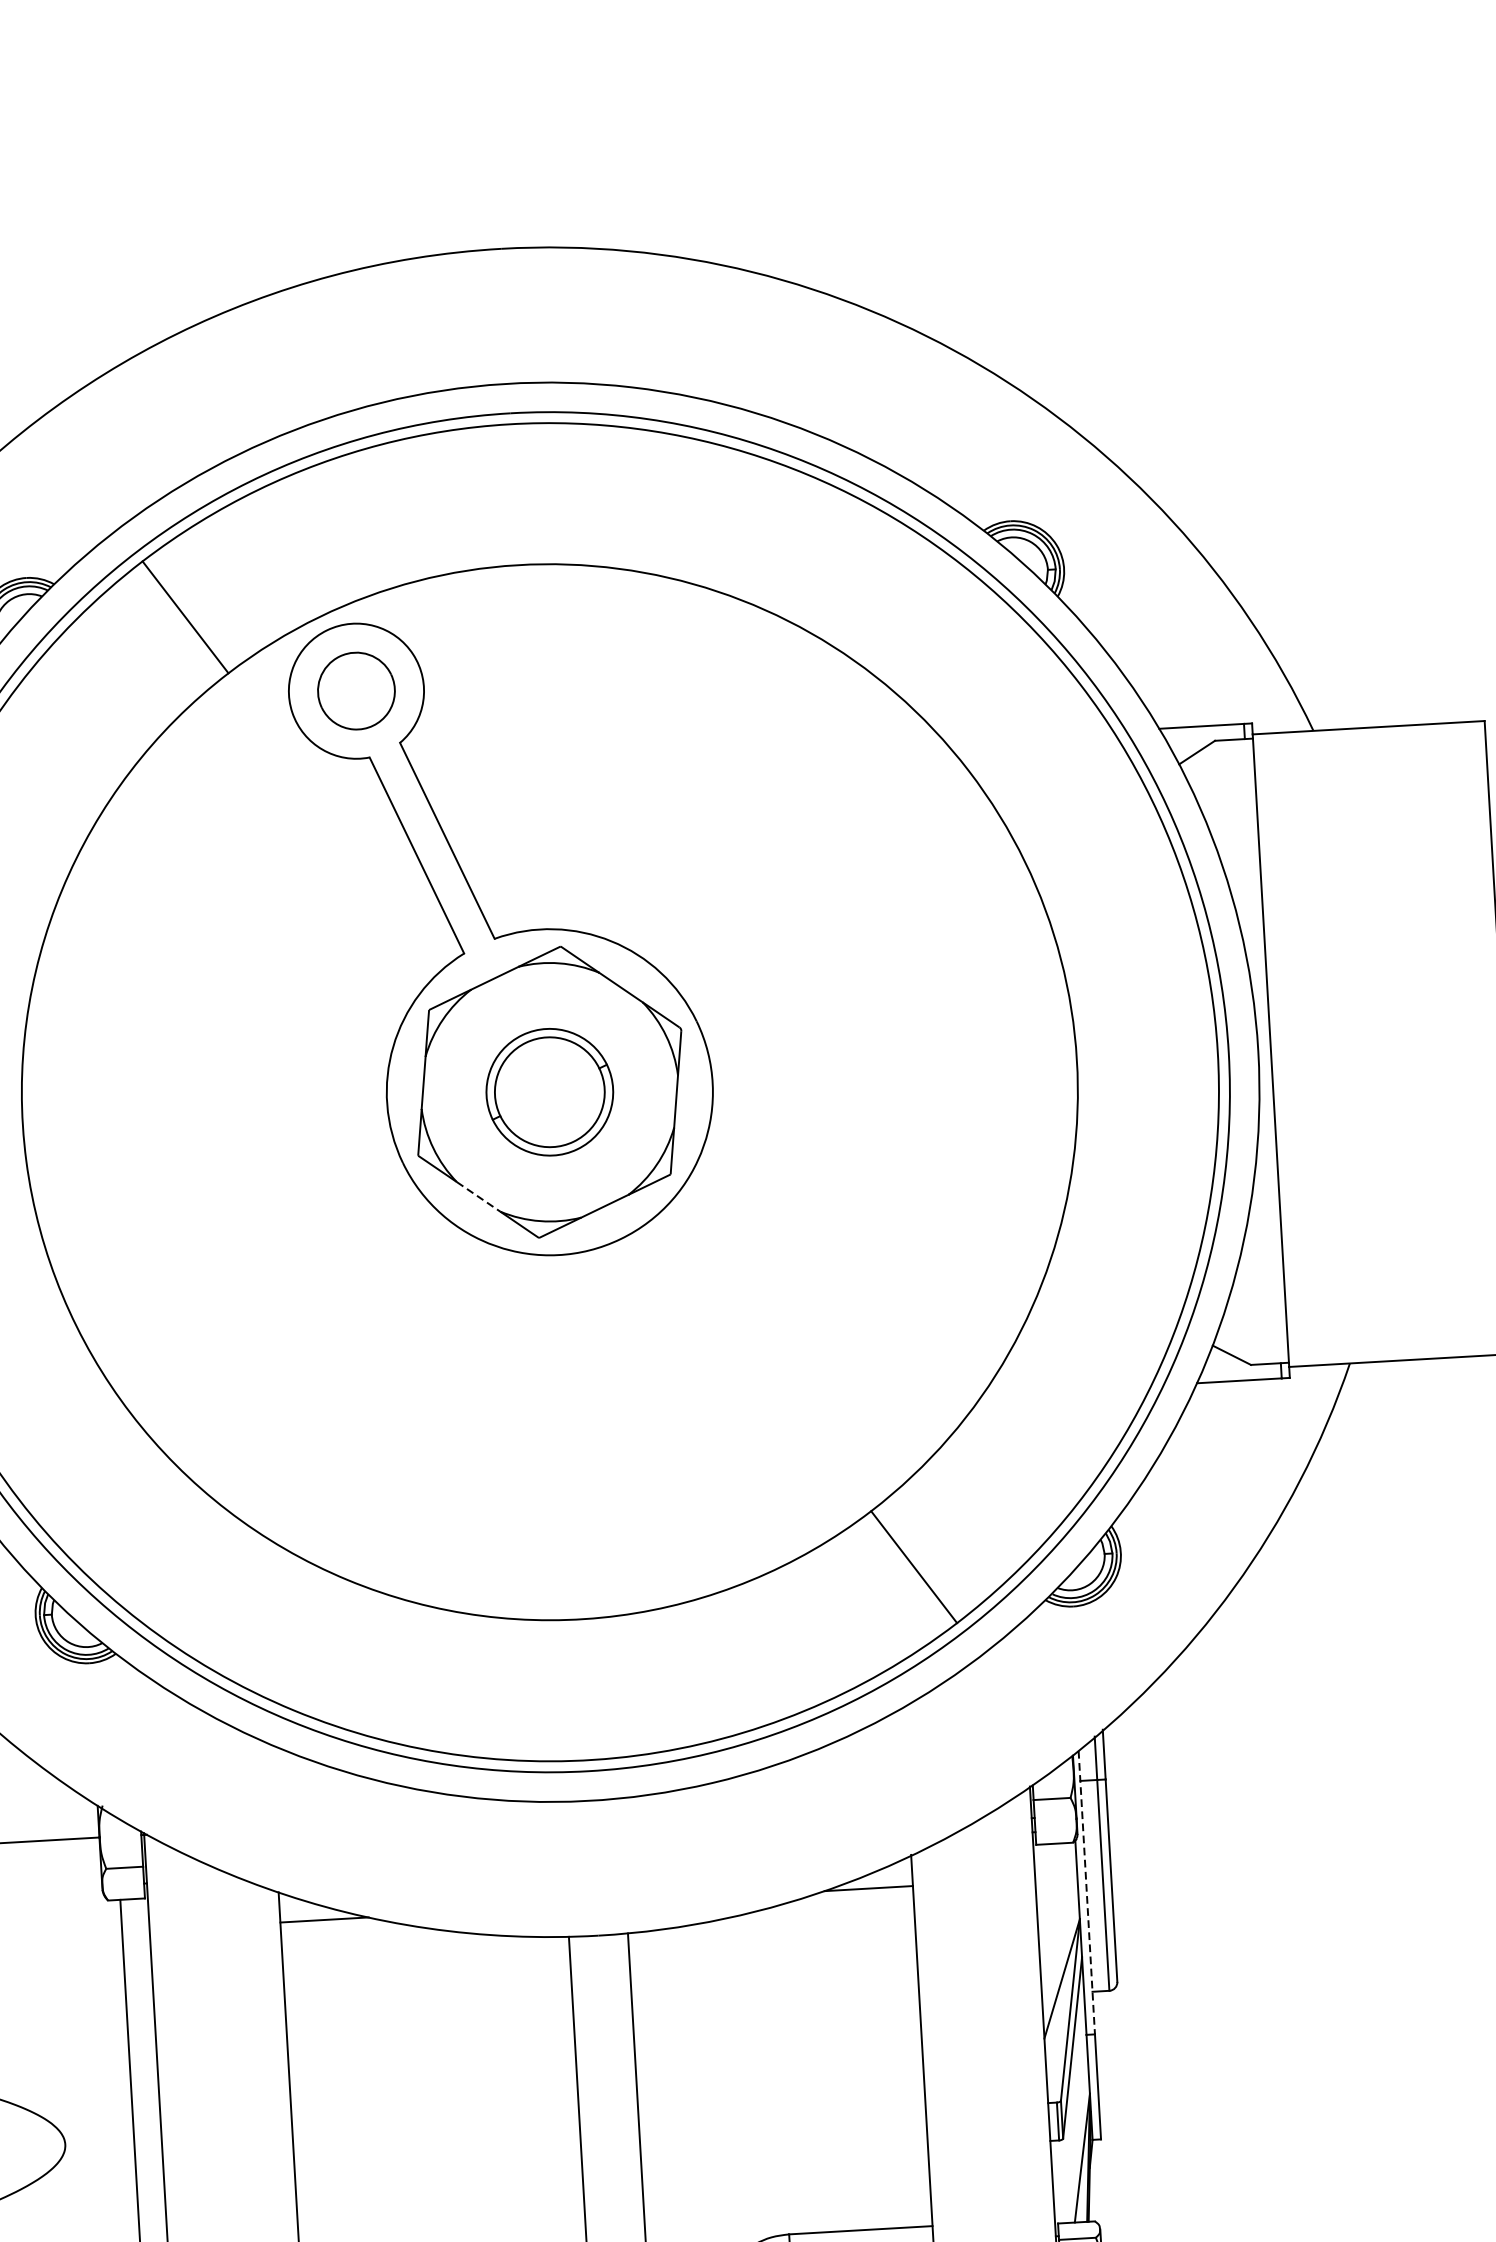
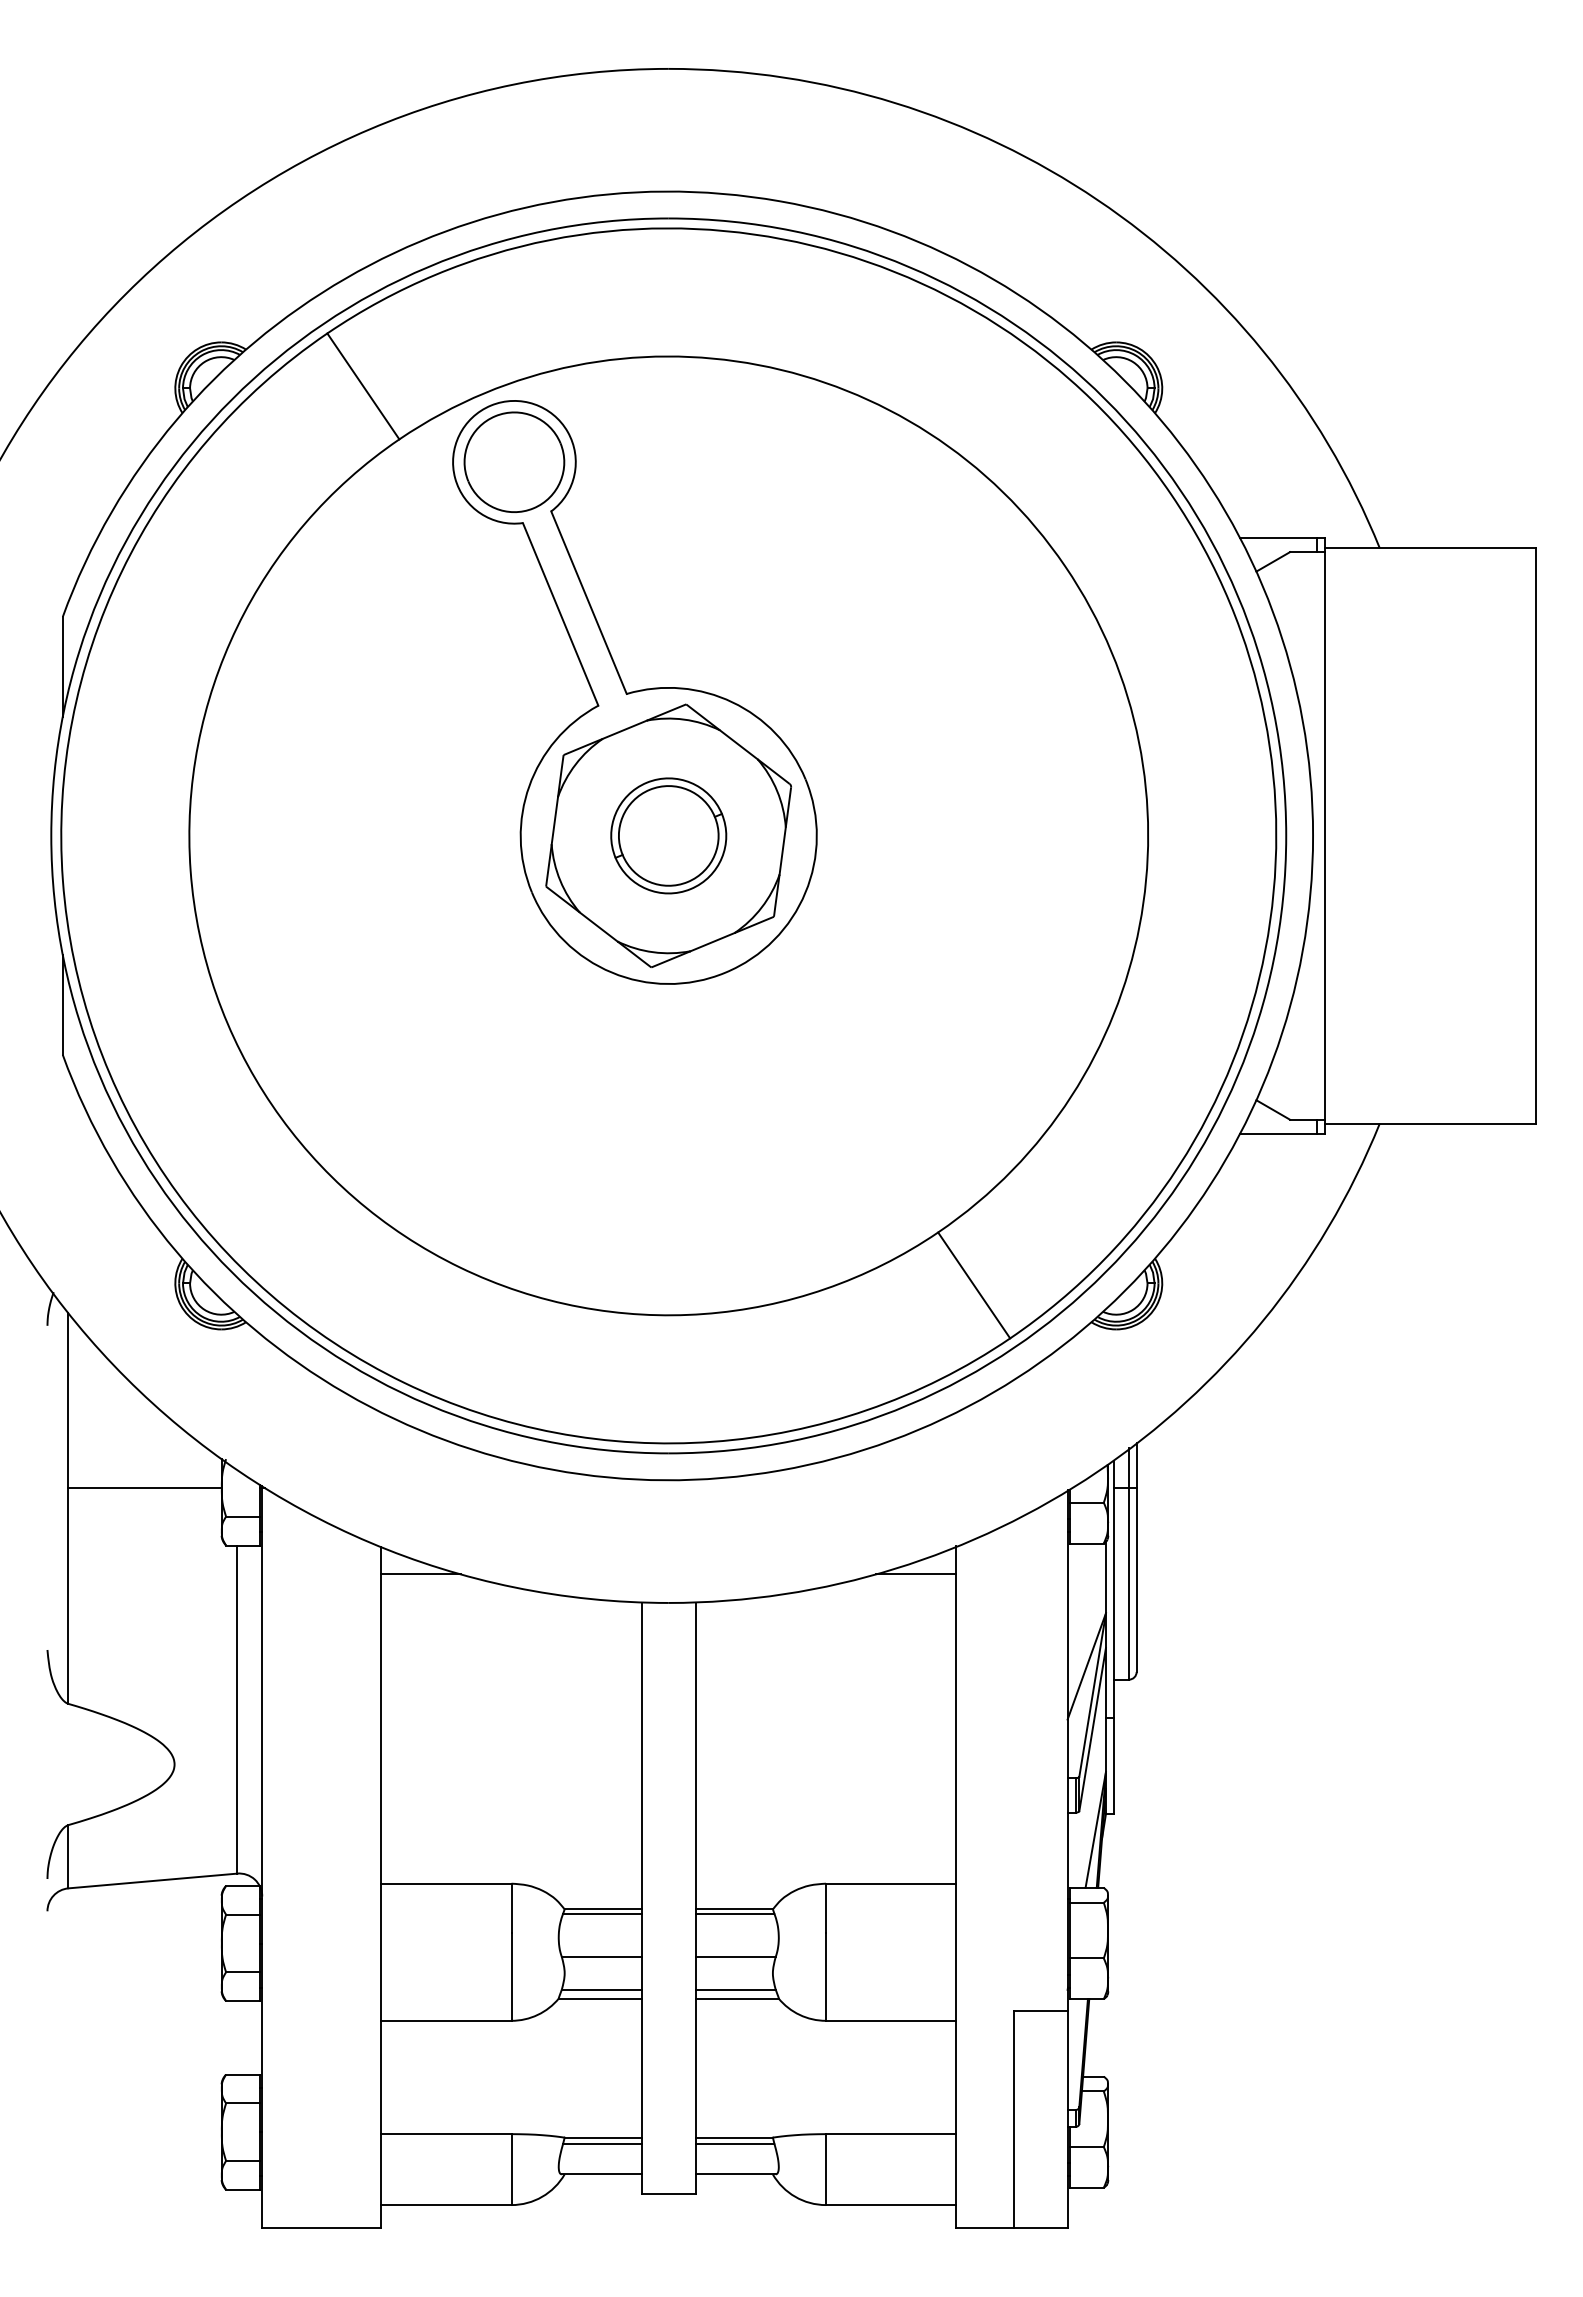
part: (356, 690) -> (514, 461), size x1.43
line: (478, 1197) -> (598, 927), dashed -> solid
line: (1086, 1892) -> (1113, 1589), dashed -> solid

